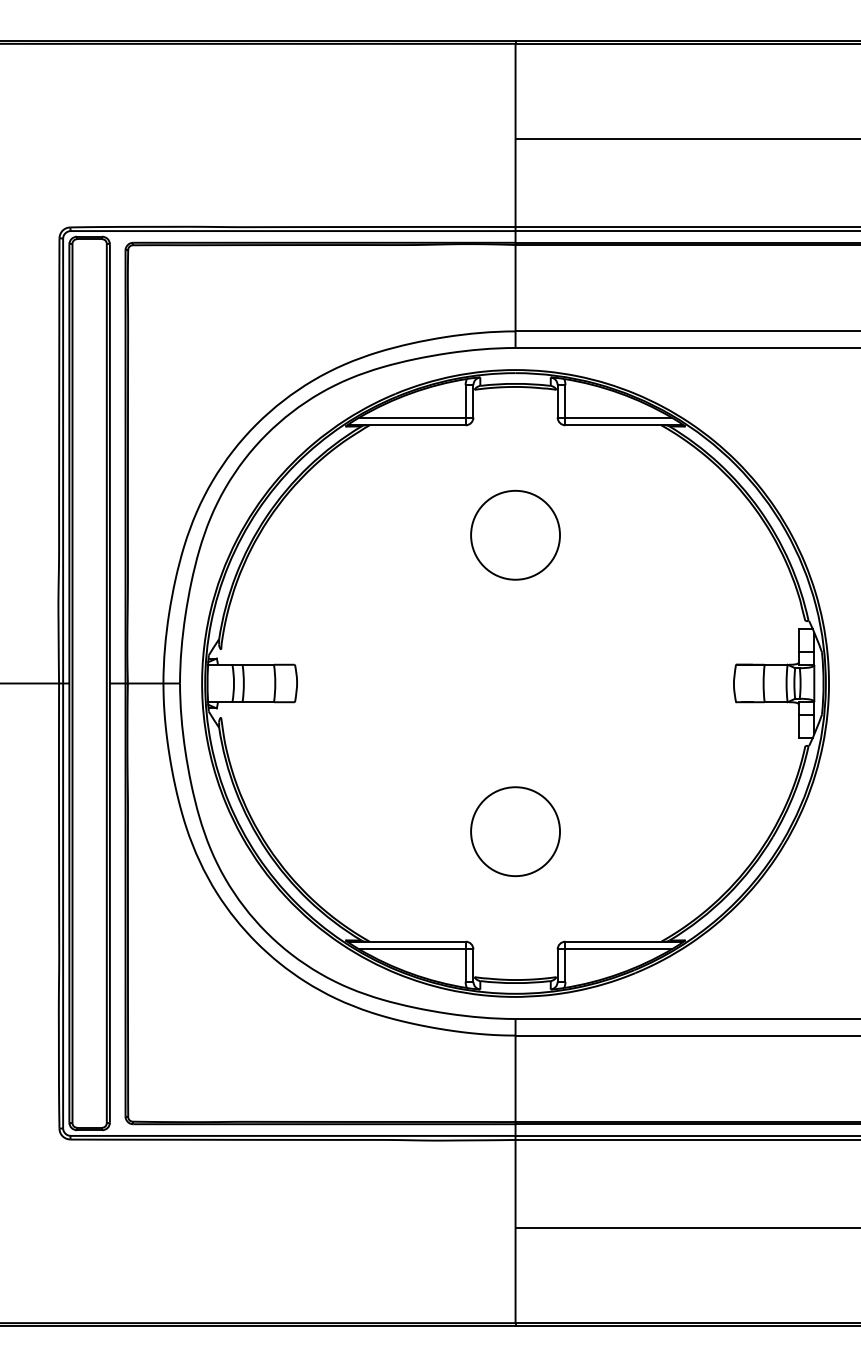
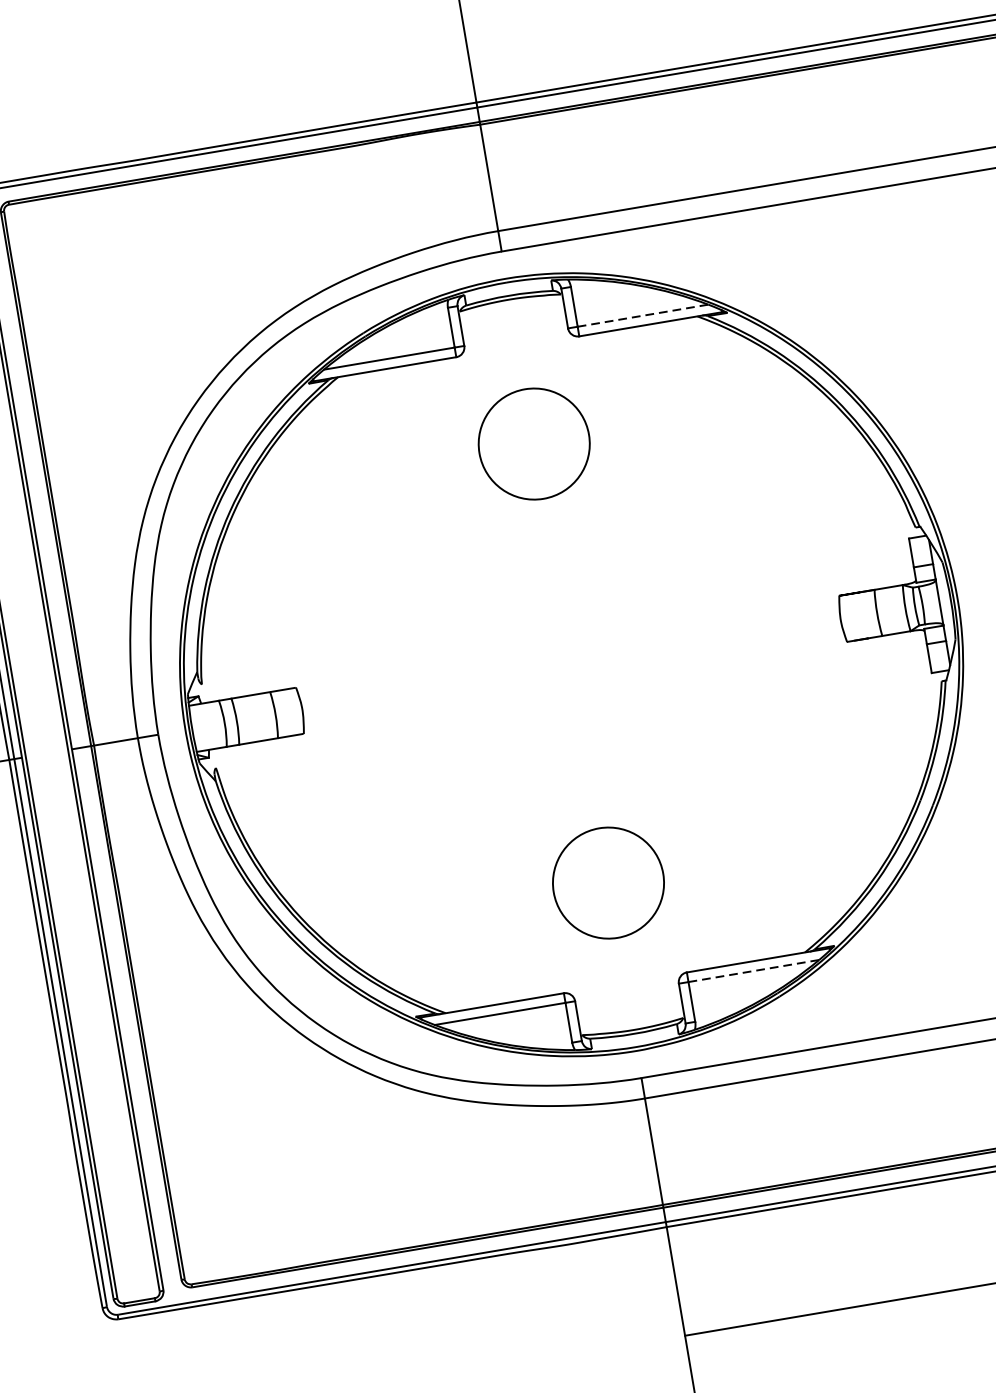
line: (619, 417) -> (644, 315), solid -> dashed
circle: (515, 534) -> (534, 443), moved
circle: (515, 831) -> (608, 882), moved
line: (619, 949) -> (755, 970), solid -> dashed

